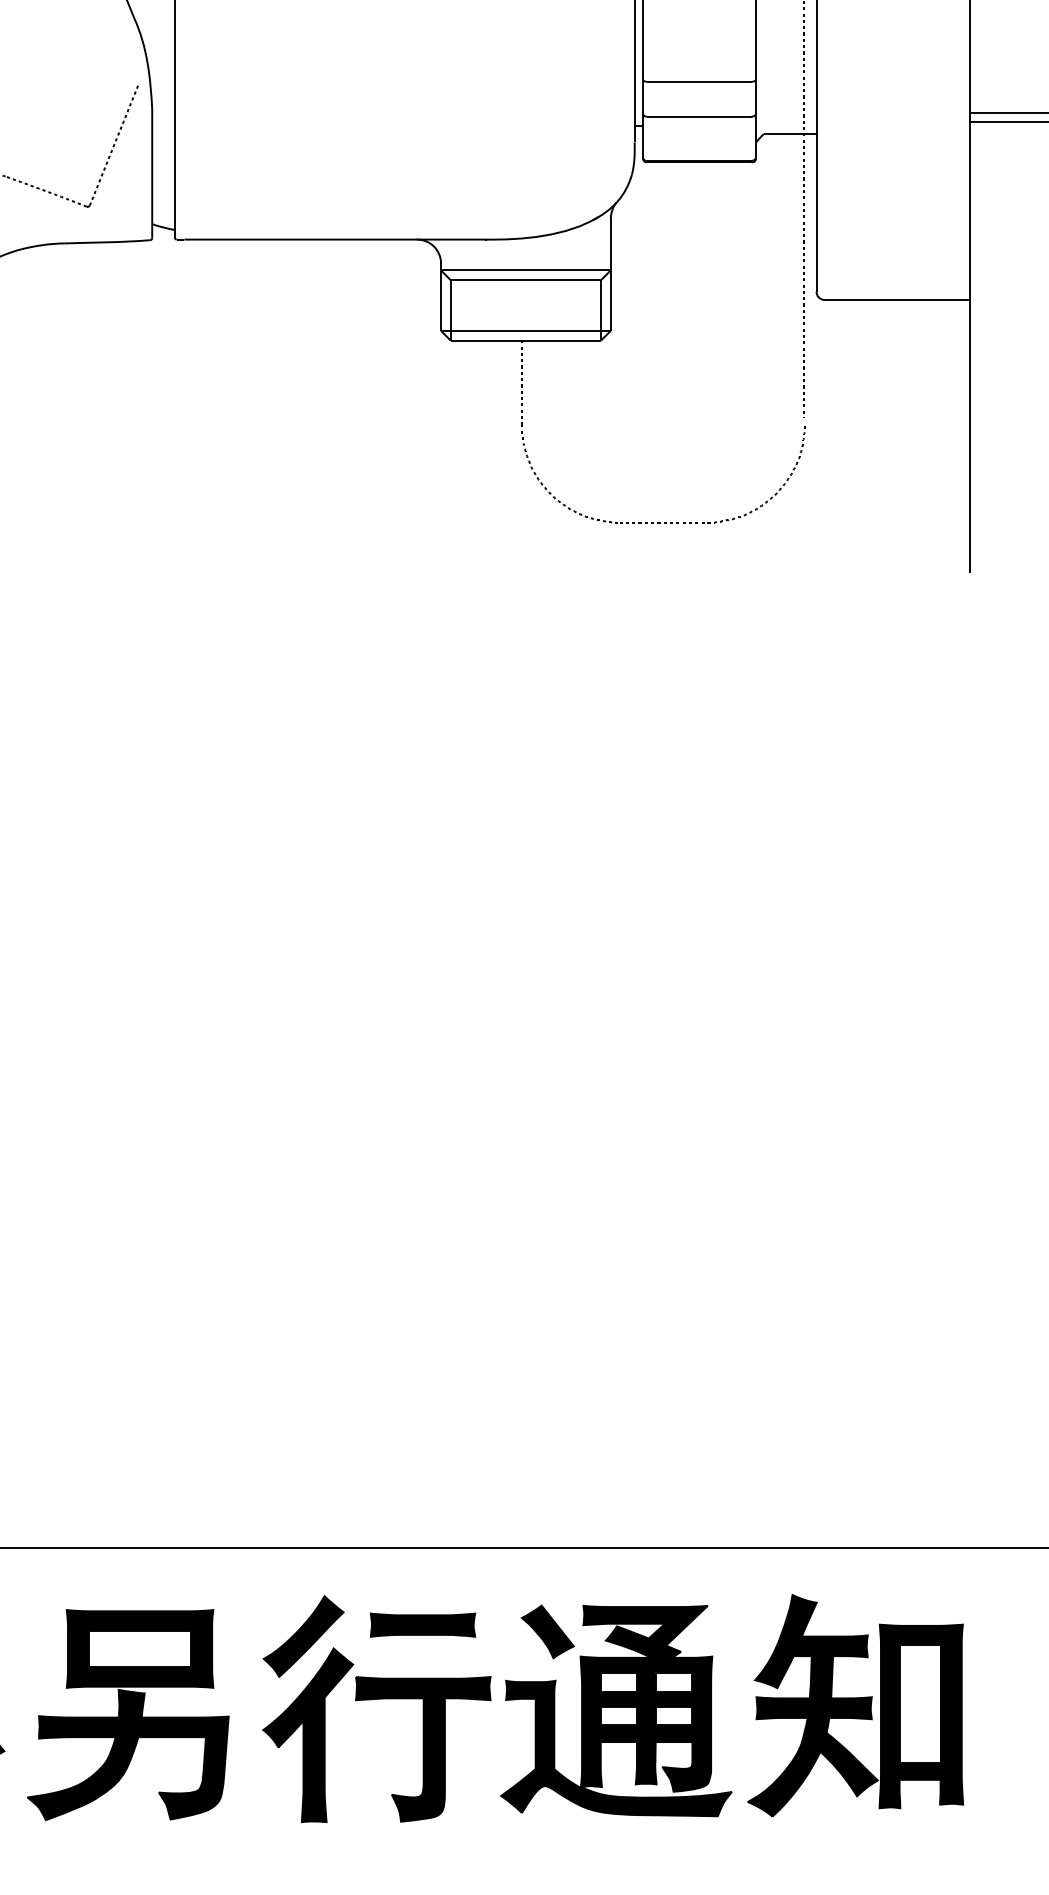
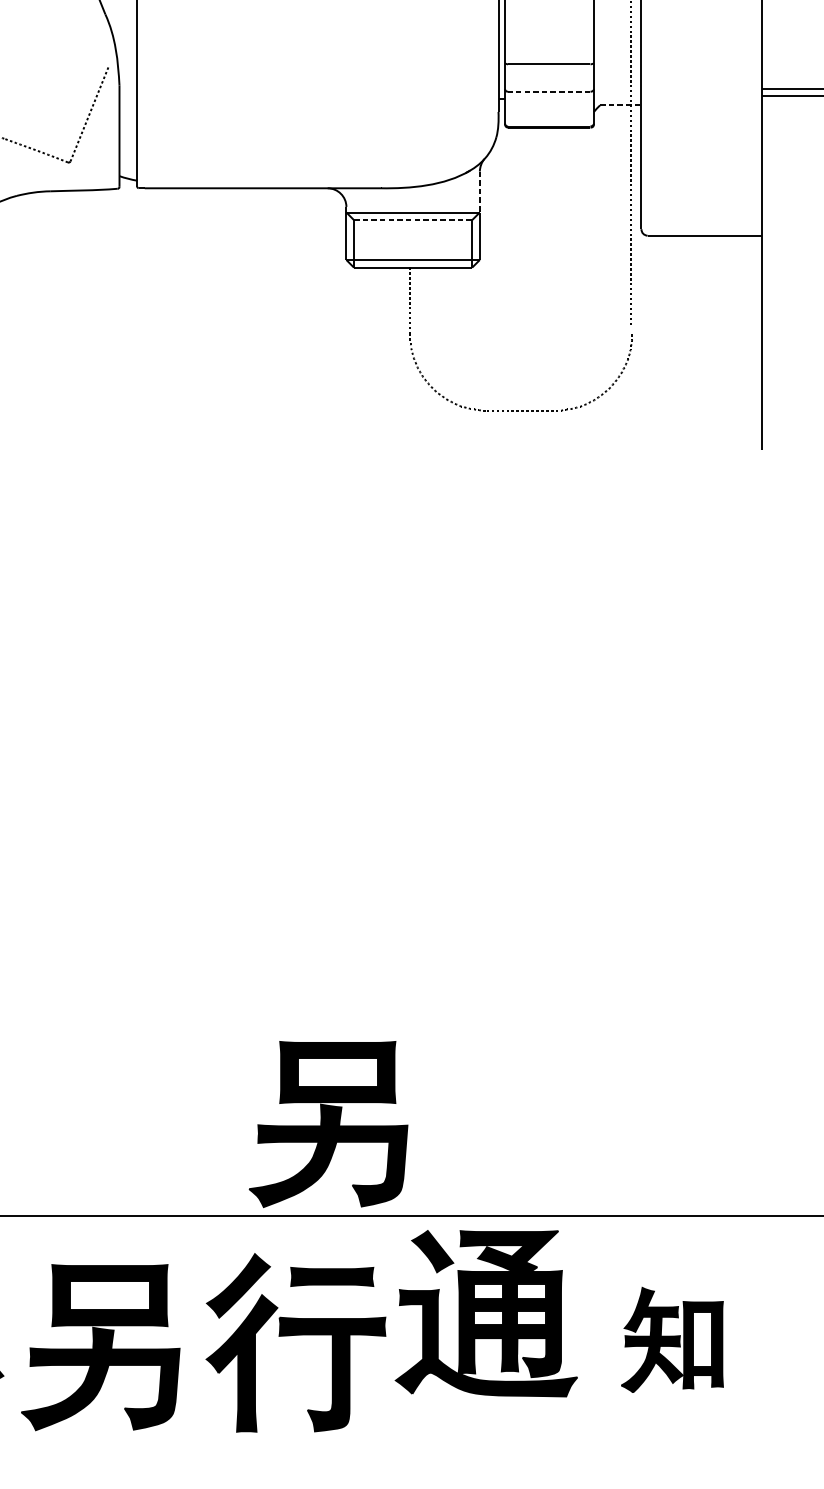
line: (698, 116) -> (548, 91), solid -> dashed
line: (790, 134) -> (620, 105), solid -> dashed
line: (610, 244) -> (479, 192), solid -> dashed
line: (526, 280) -> (413, 220), solid -> dashed
part: (418, 1431) -> (328, 1124), added
part: (855, 1705) -> (672, 1340), size x0.6
part: (616, 1710) -> (486, 1313), moved

